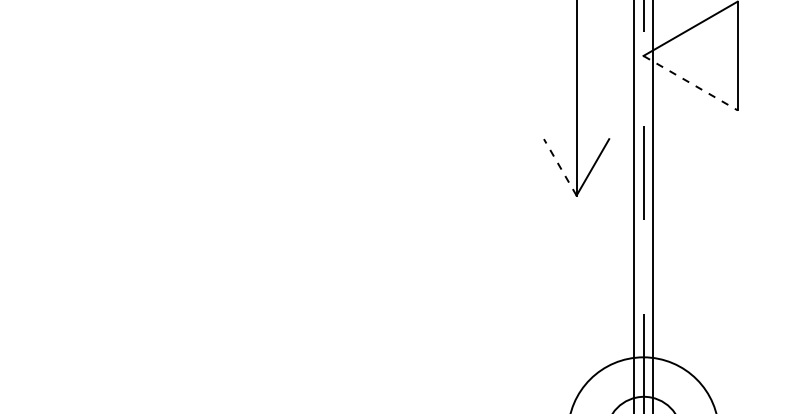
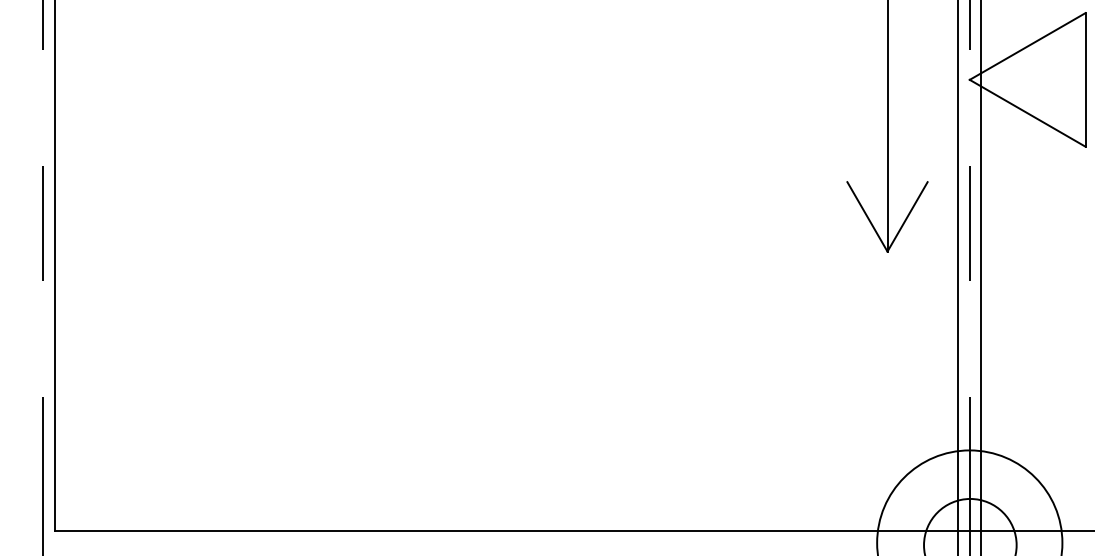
line: (690, 83) -> (1027, 113), dashed -> solid
line: (560, 167) -> (867, 216), dashed -> solid

